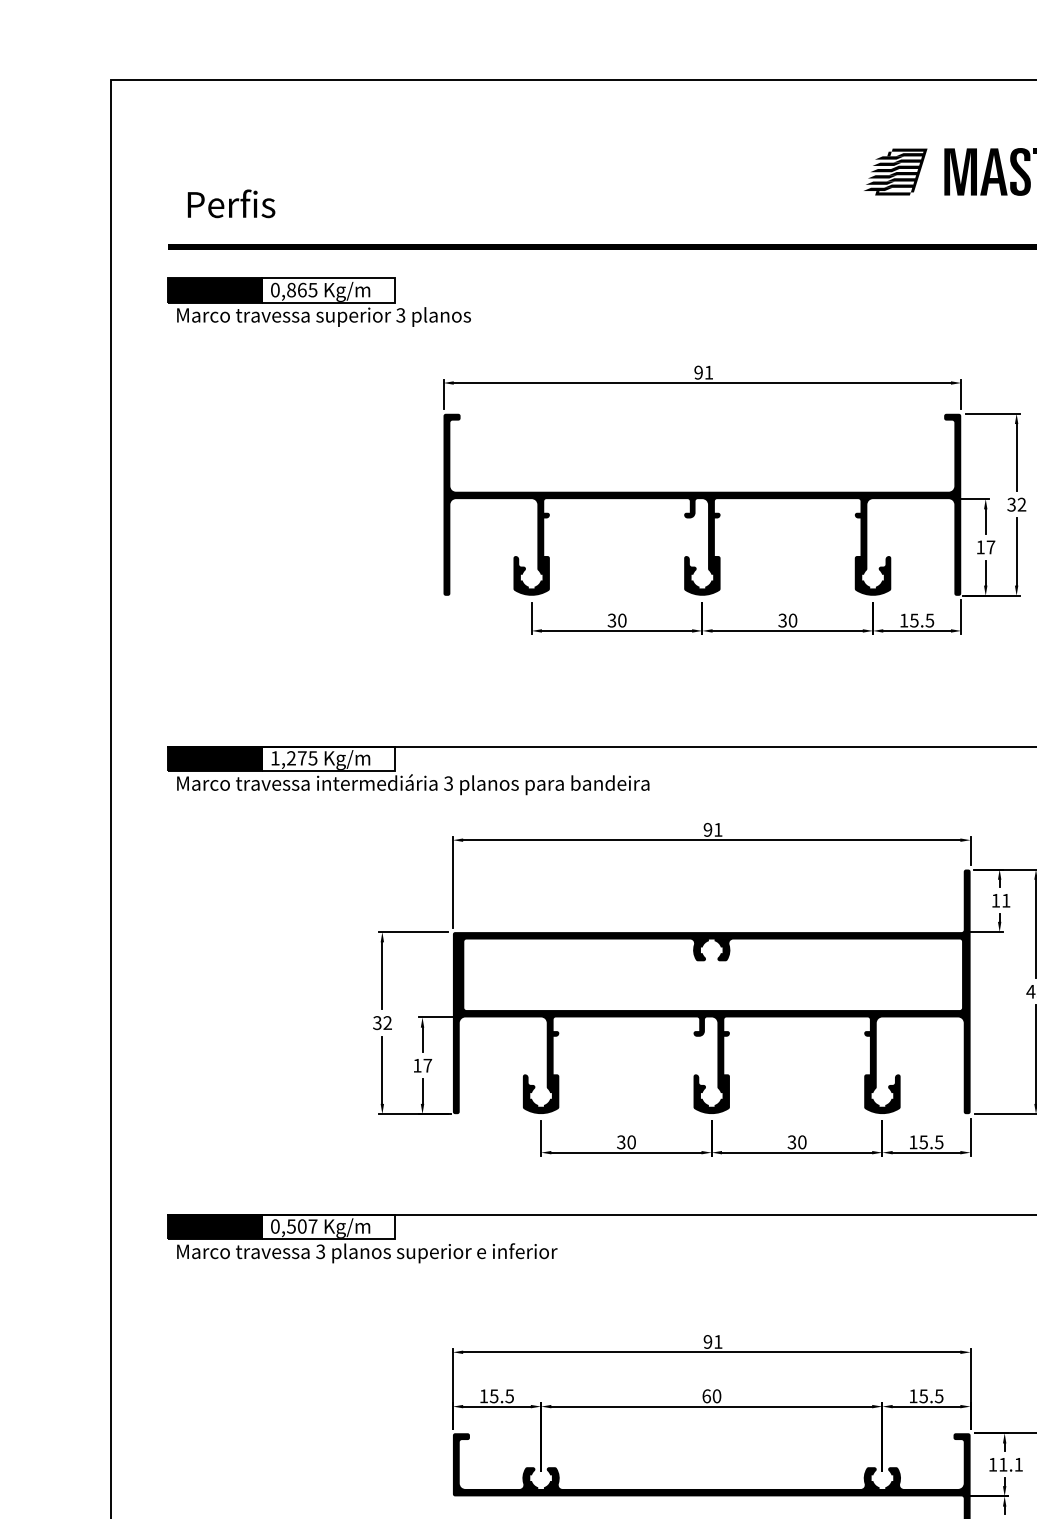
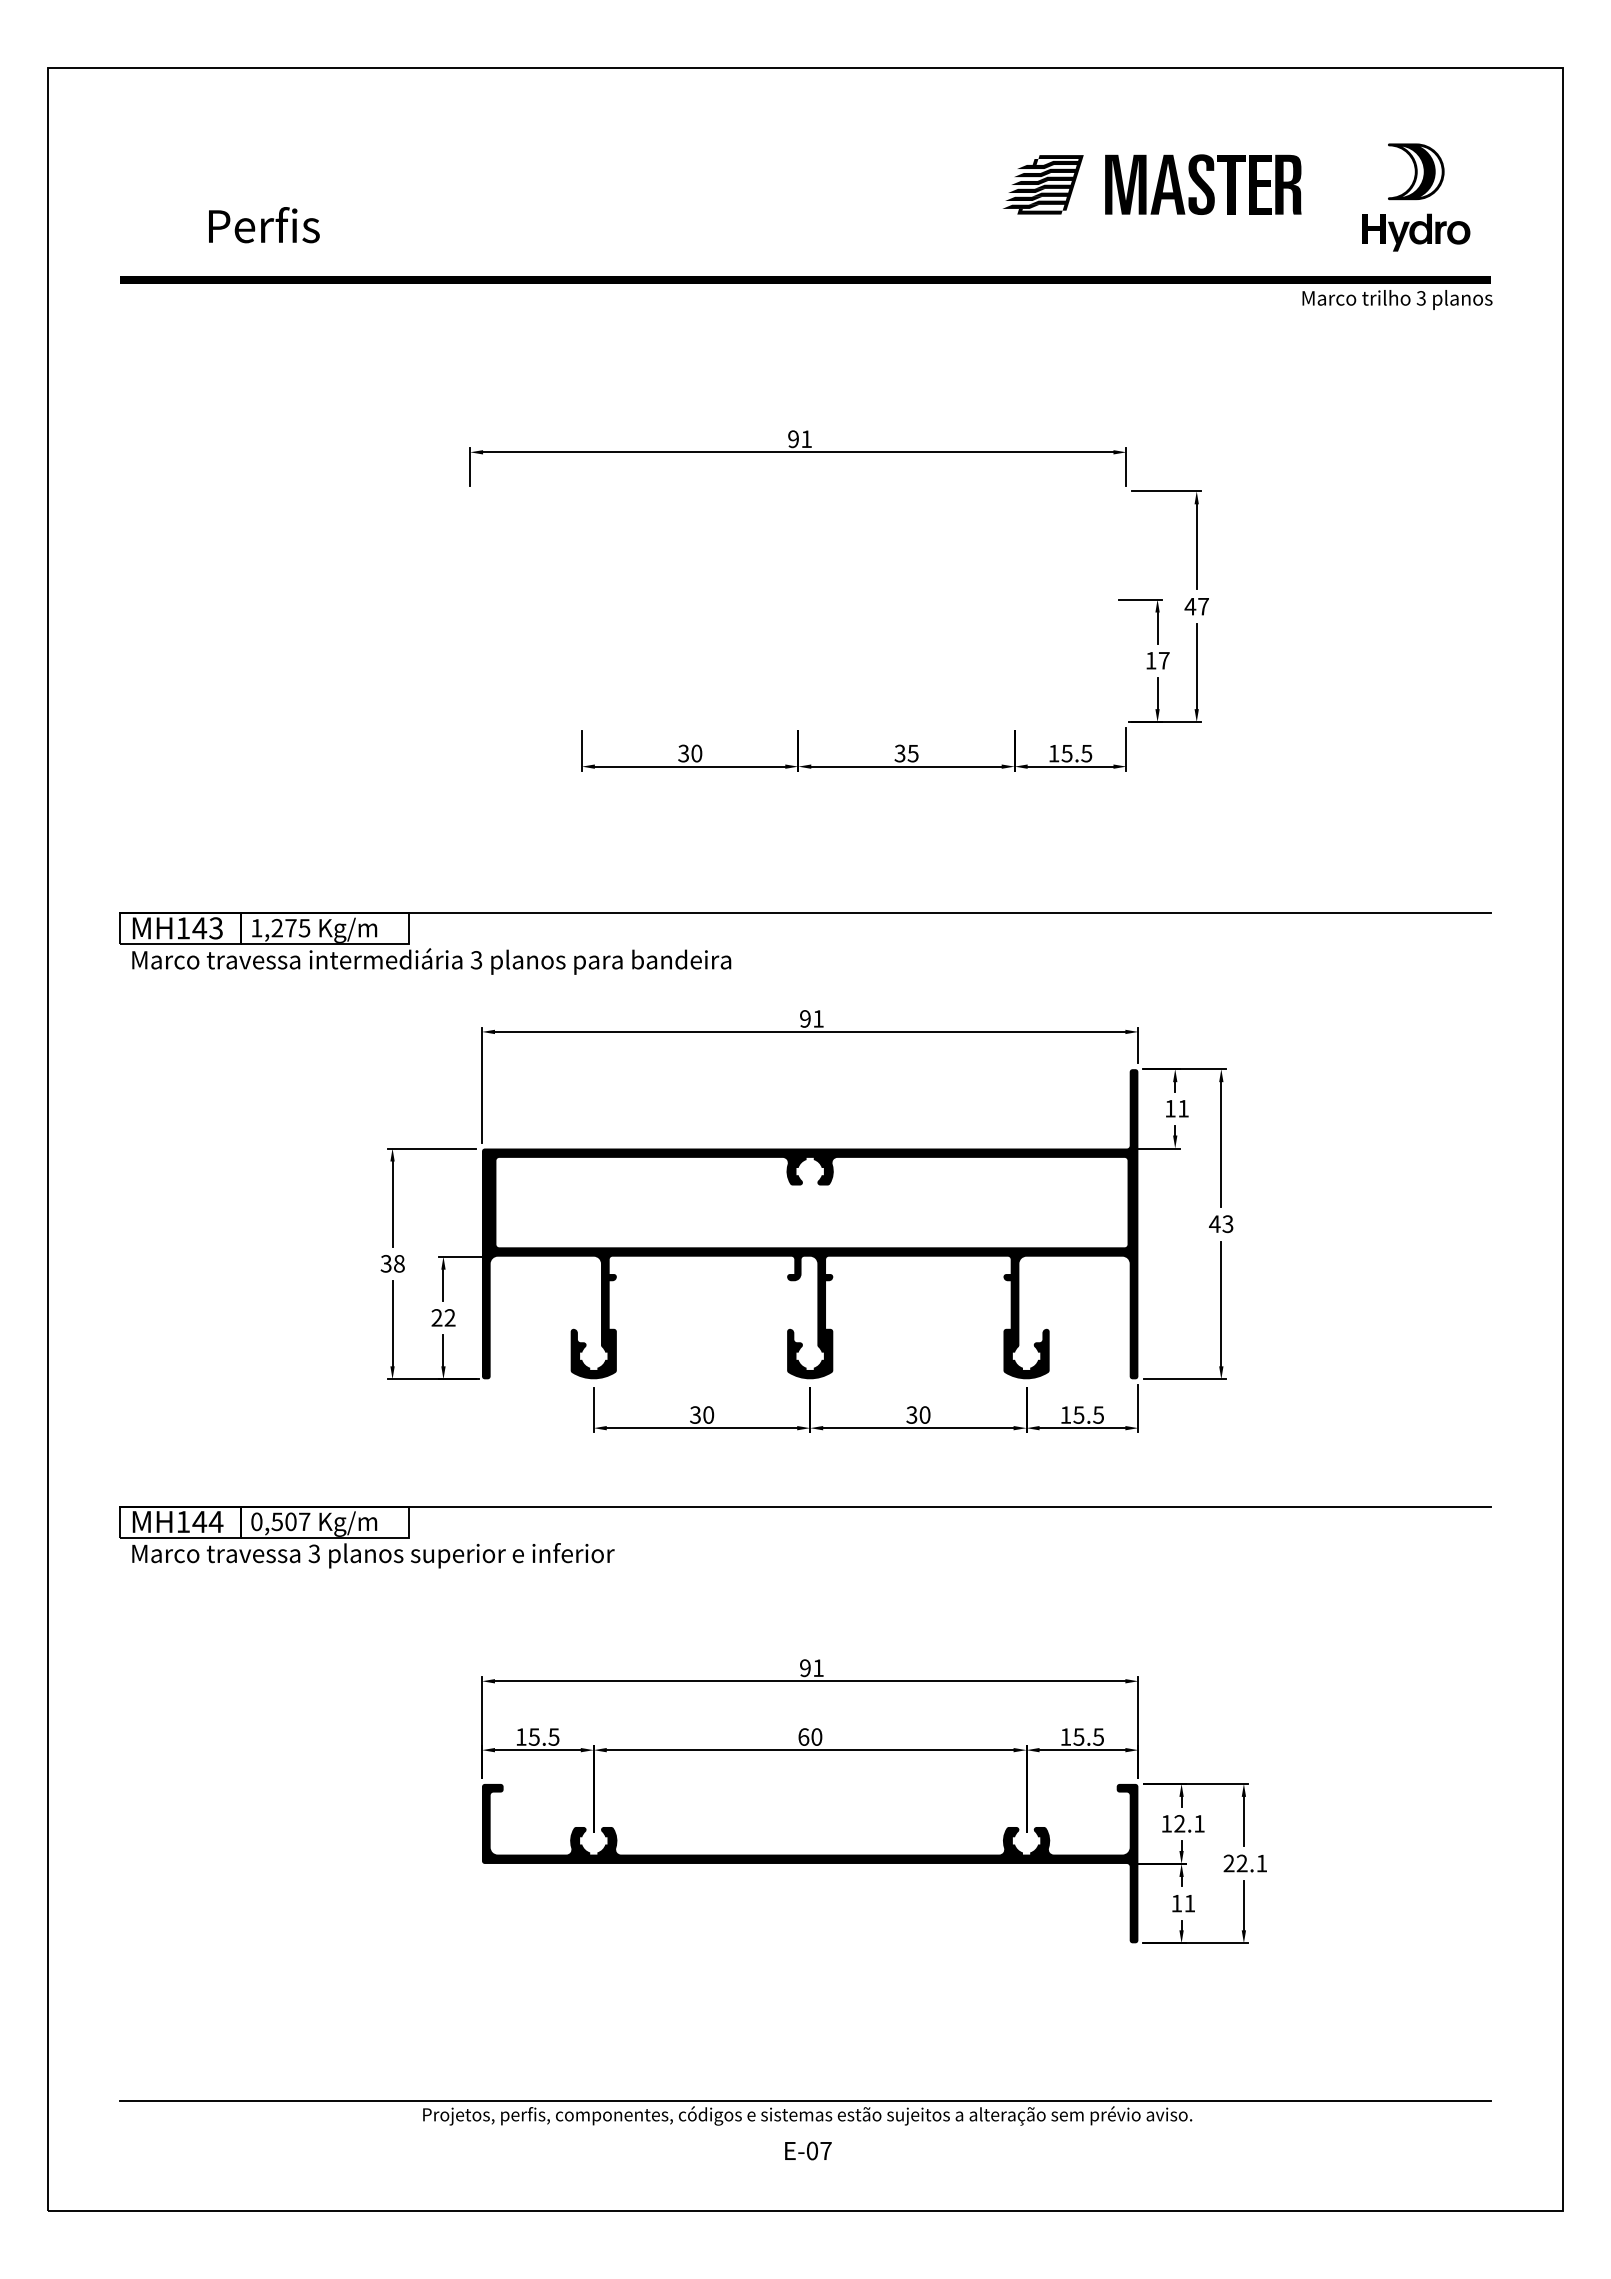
text: (231, 204) -> (264, 225), moved
part: (318, 302) -> (311, 350), removed
fill: (702, 504) -> (798, 606), removed
text: (1016, 504) -> (1196, 606), 32 -> 47
text: (792, 620) -> (912, 753), 30 -> 35
fill: (215, 758) -> (180, 928), removed
text: (387, 1022) -> (399, 1263), 32 -> 38
text: (422, 1065) -> (443, 1317), 17 -> 22
fill: (215, 1227) -> (180, 1522), removed
text: (1003, 1464) -> (1179, 1823), 11.1 -> 12.1

